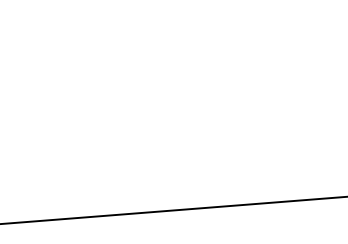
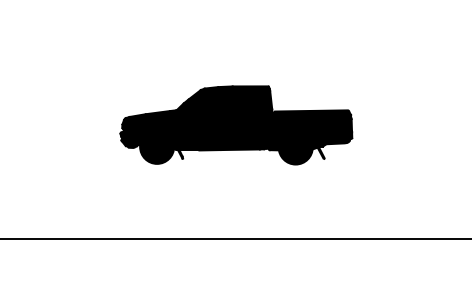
part: (223, 109) -> (236, 125), added

